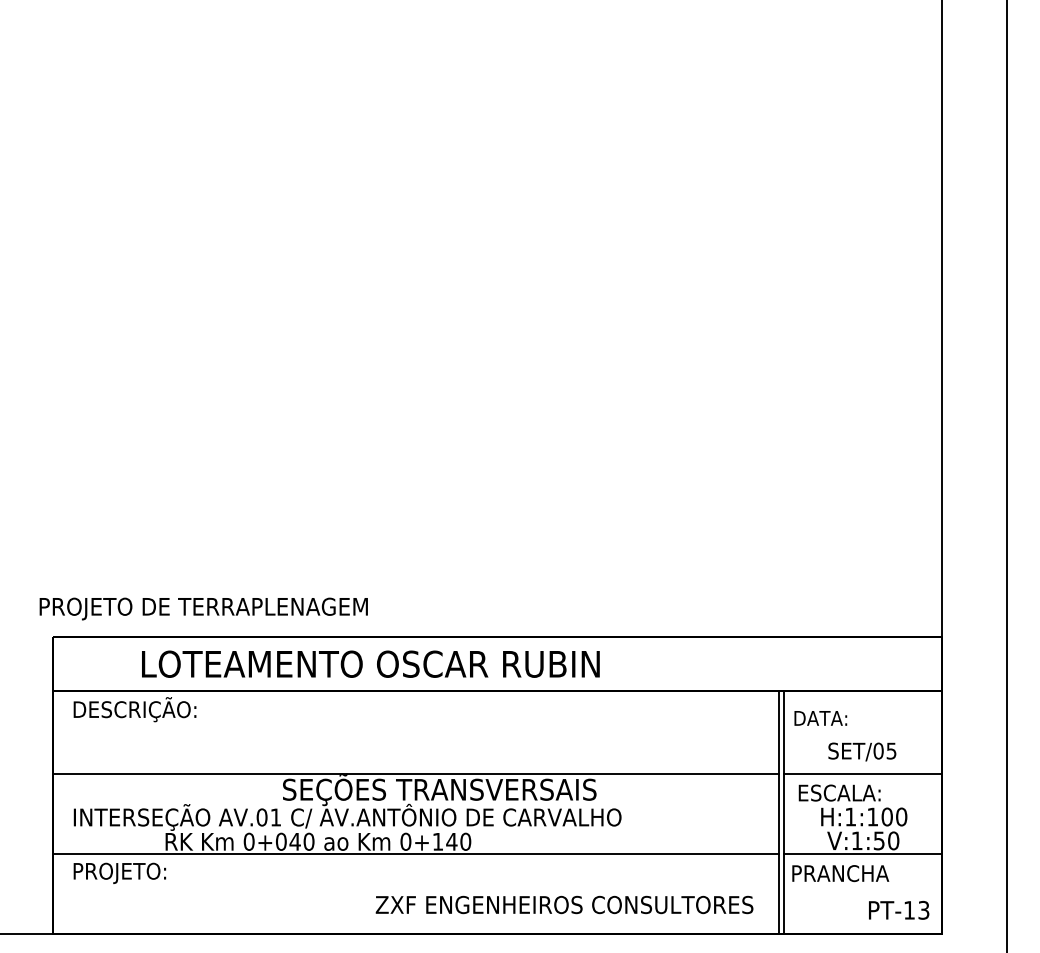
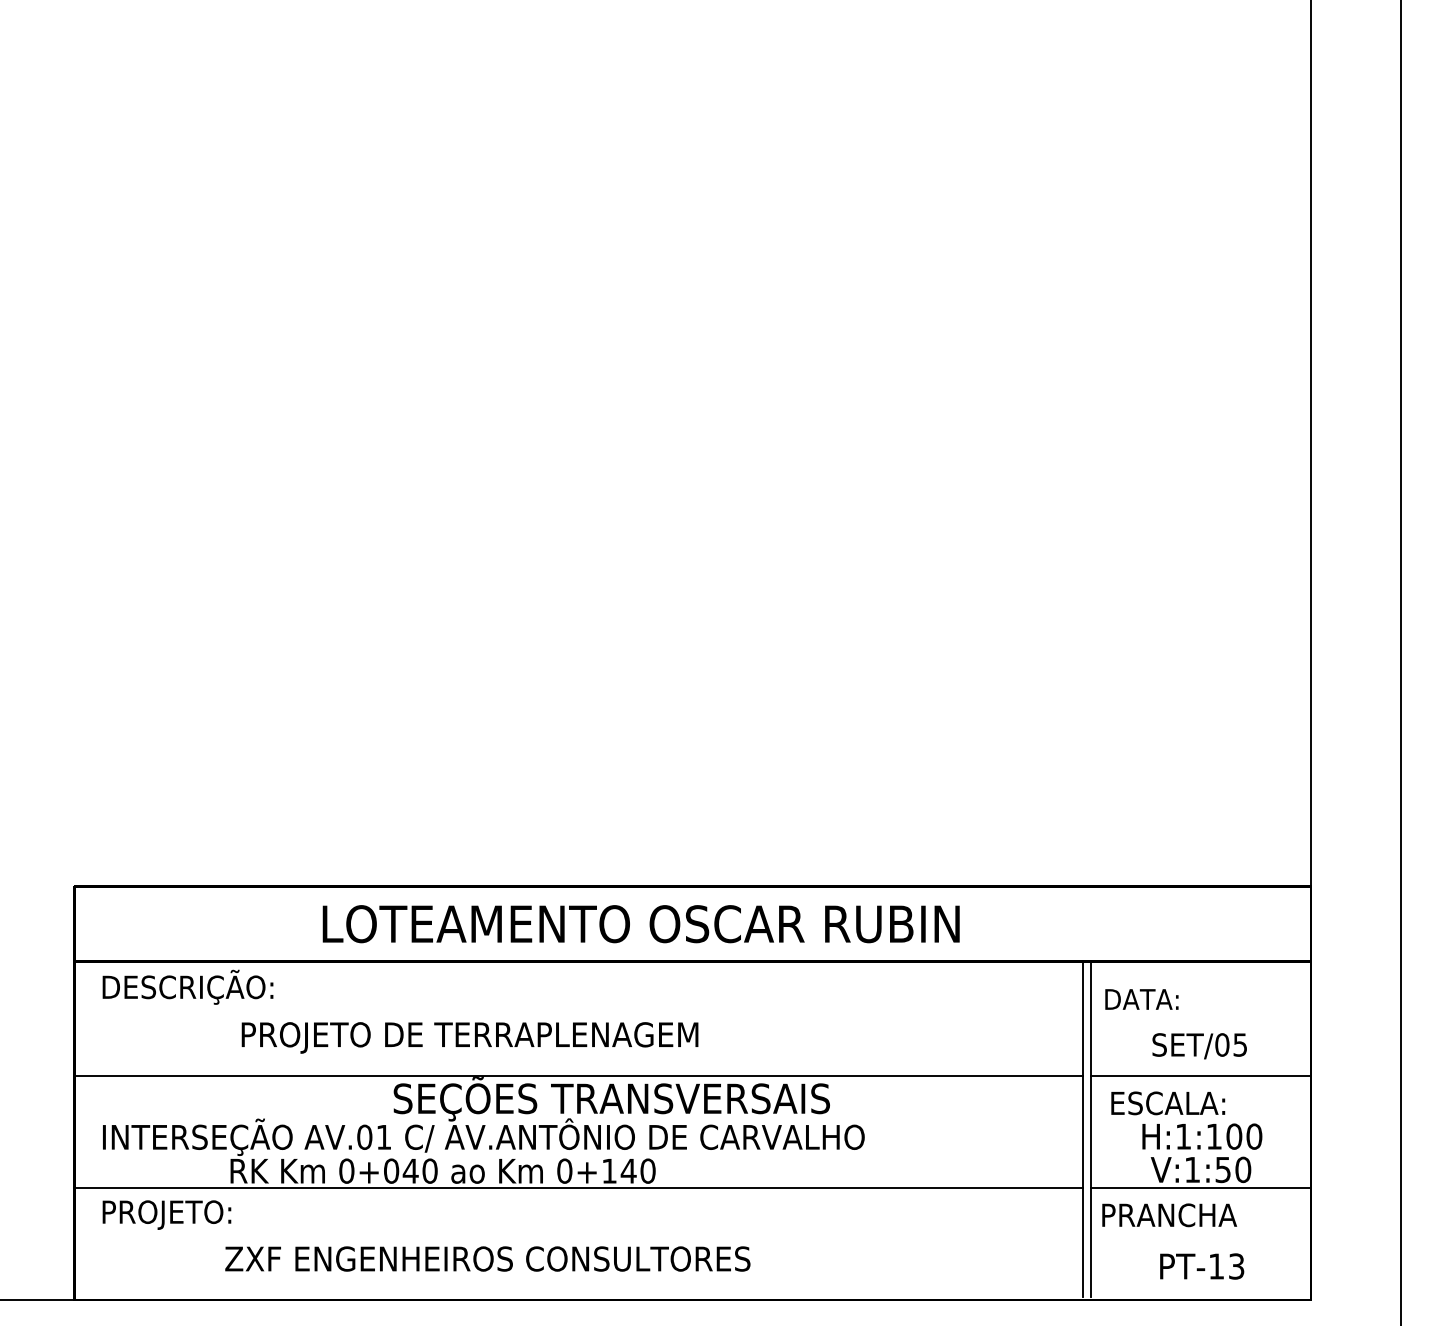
text: (203, 608) -> (469, 1037), moved
text: (370, 663) -> (640, 923), moved
text: (564, 904) -> (487, 1258), moved
text: (899, 909) -> (1202, 1265), moved

